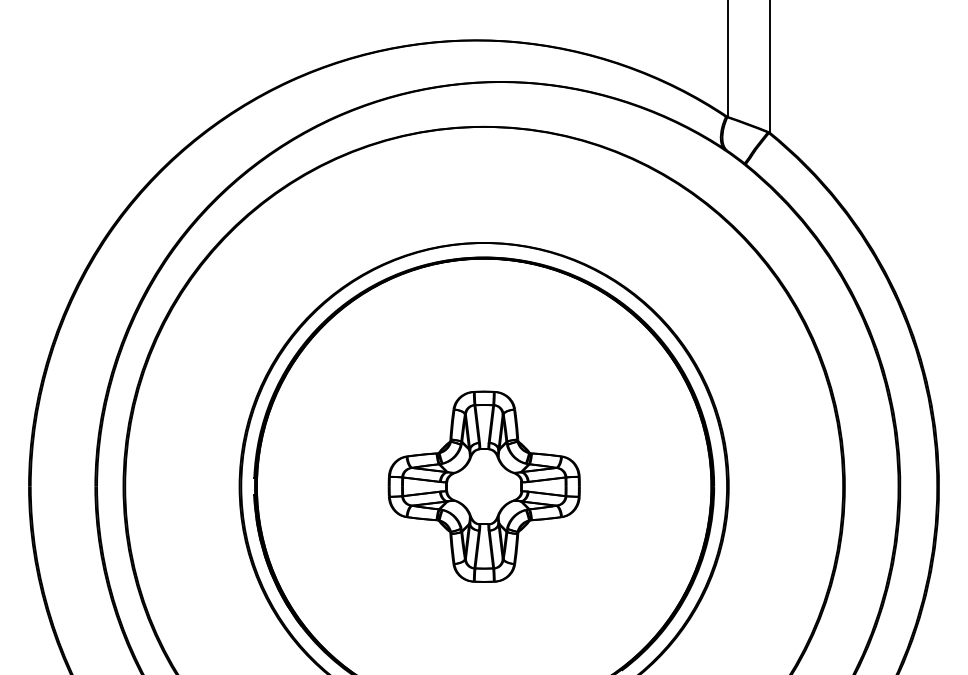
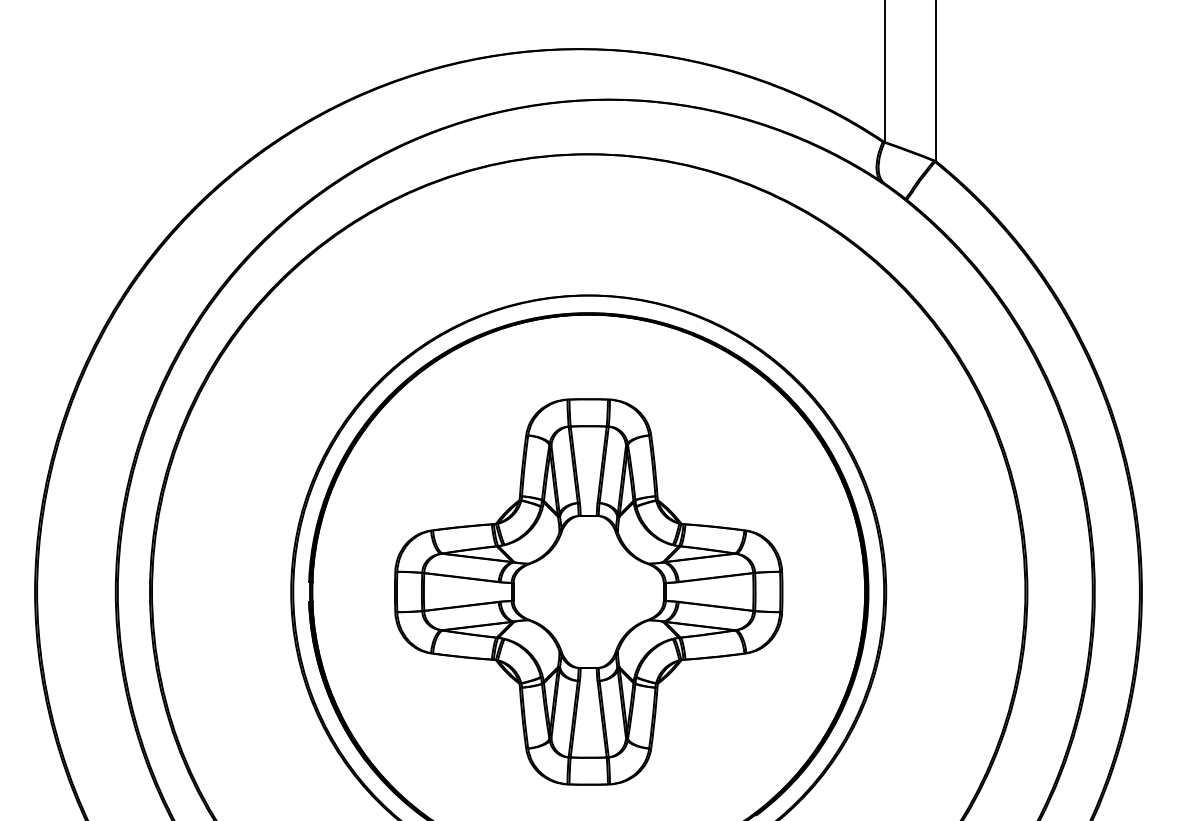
part: (484, 486) -> (589, 591), size x1.67

